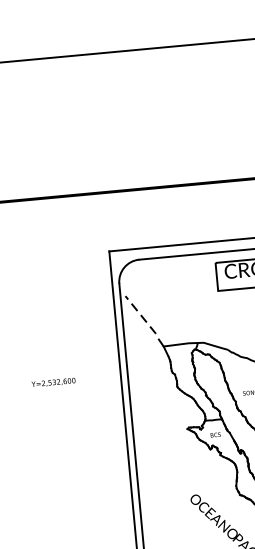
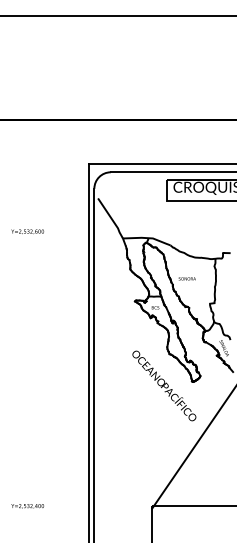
line: (146, 322) -> (111, 219), dashed -> solid
text: (53, 382) -> (27, 231), moved

